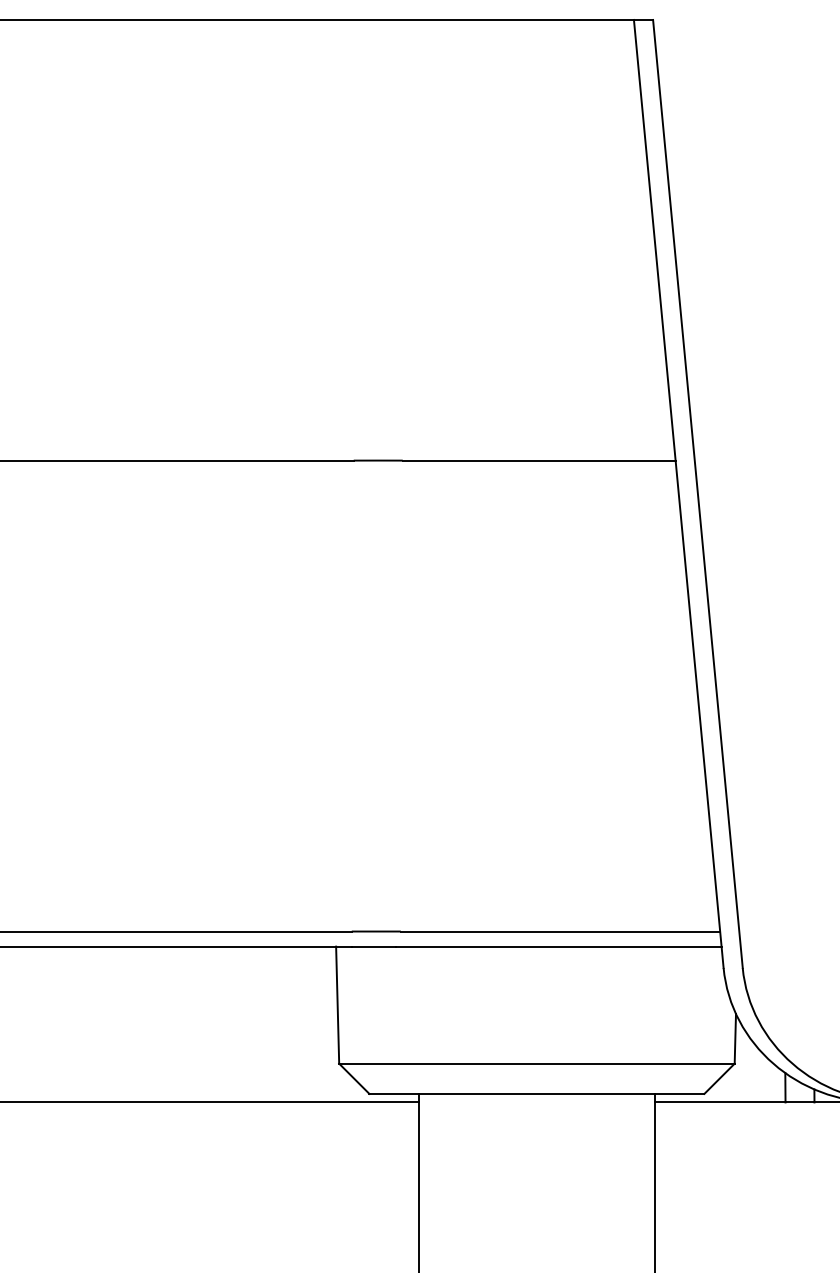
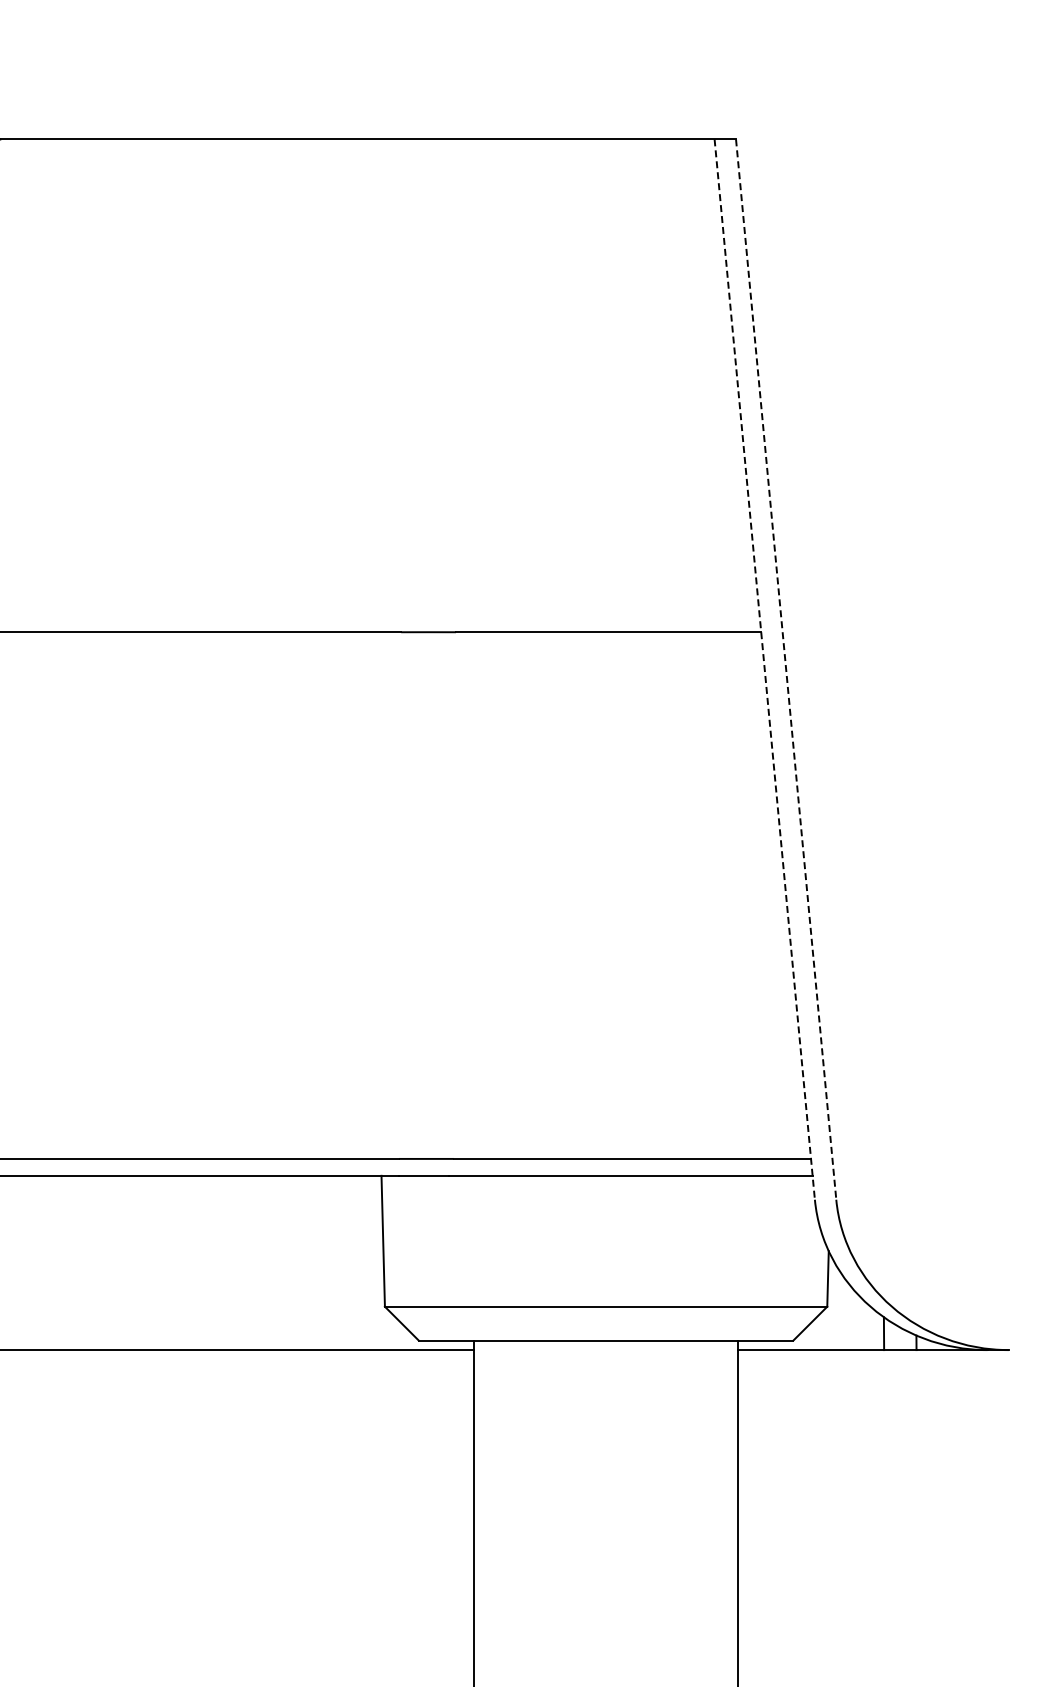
line: (678, 493) -> (764, 669), solid -> dashed
line: (698, 493) -> (786, 669), solid -> dashed

